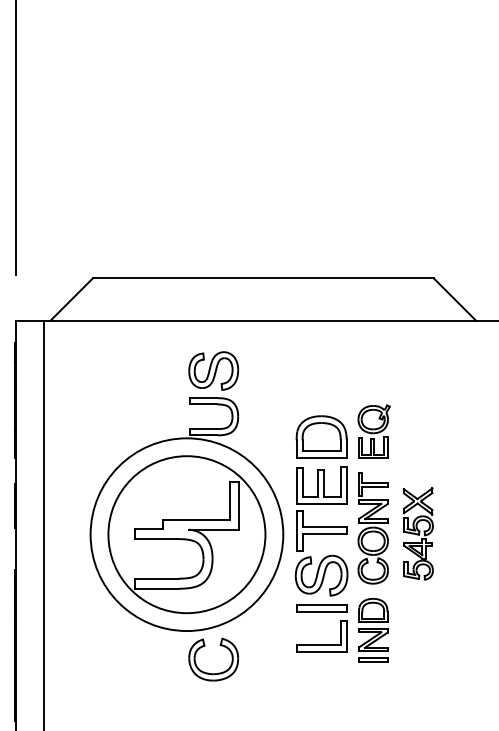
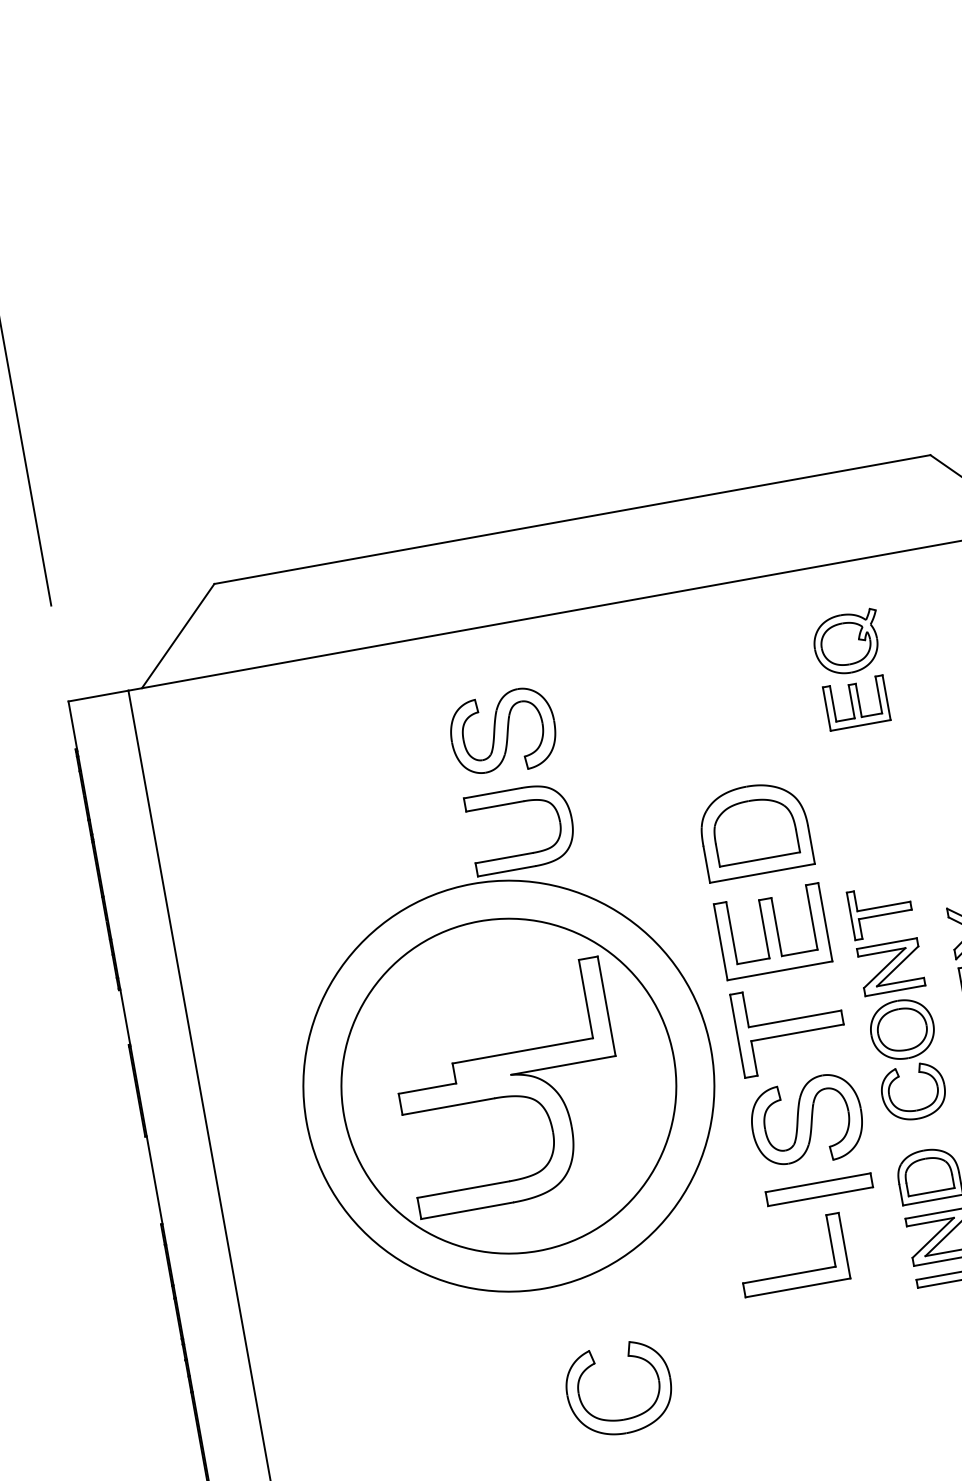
part: (373, 431) -> (851, 668), moved
part: (321, 644) -> (795, 1272), moved
part: (208, 672) -> (613, 1418), moved

